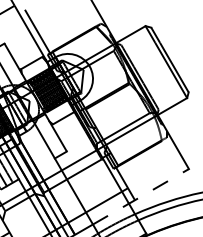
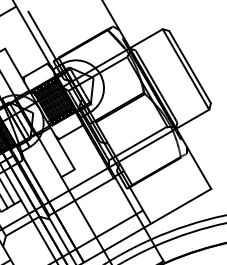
line: (141, 196) -> (158, 219), dashed -> solid

